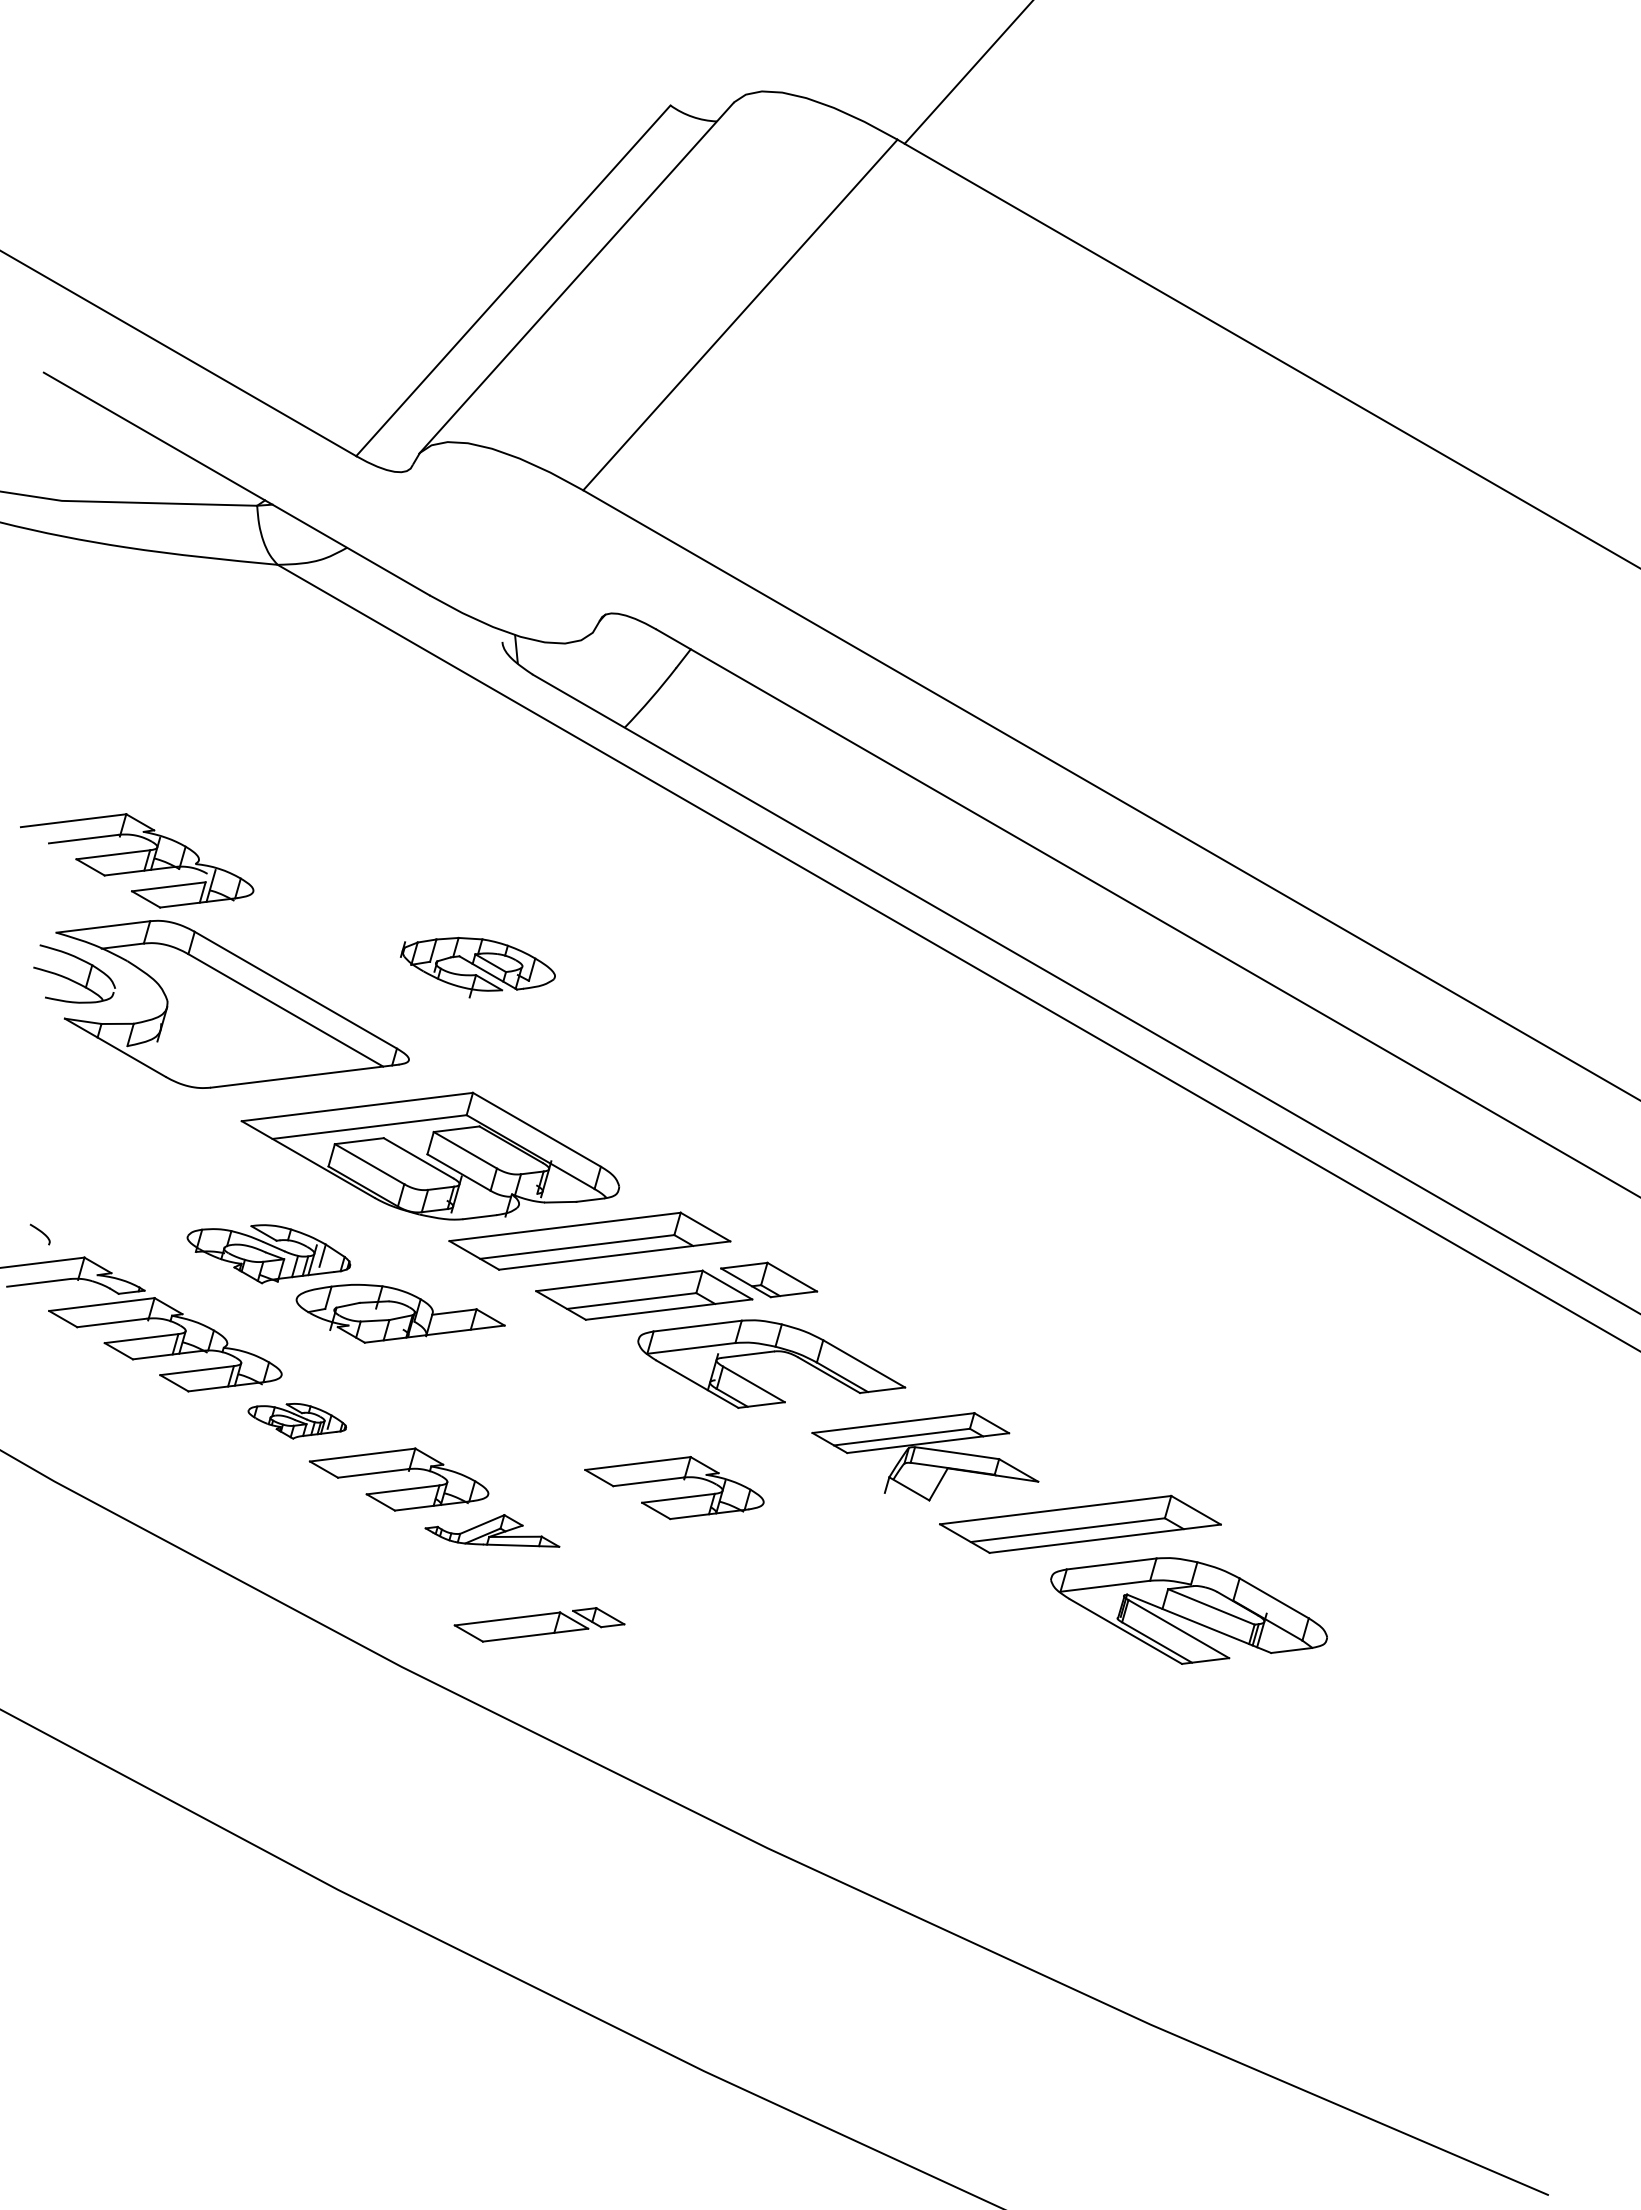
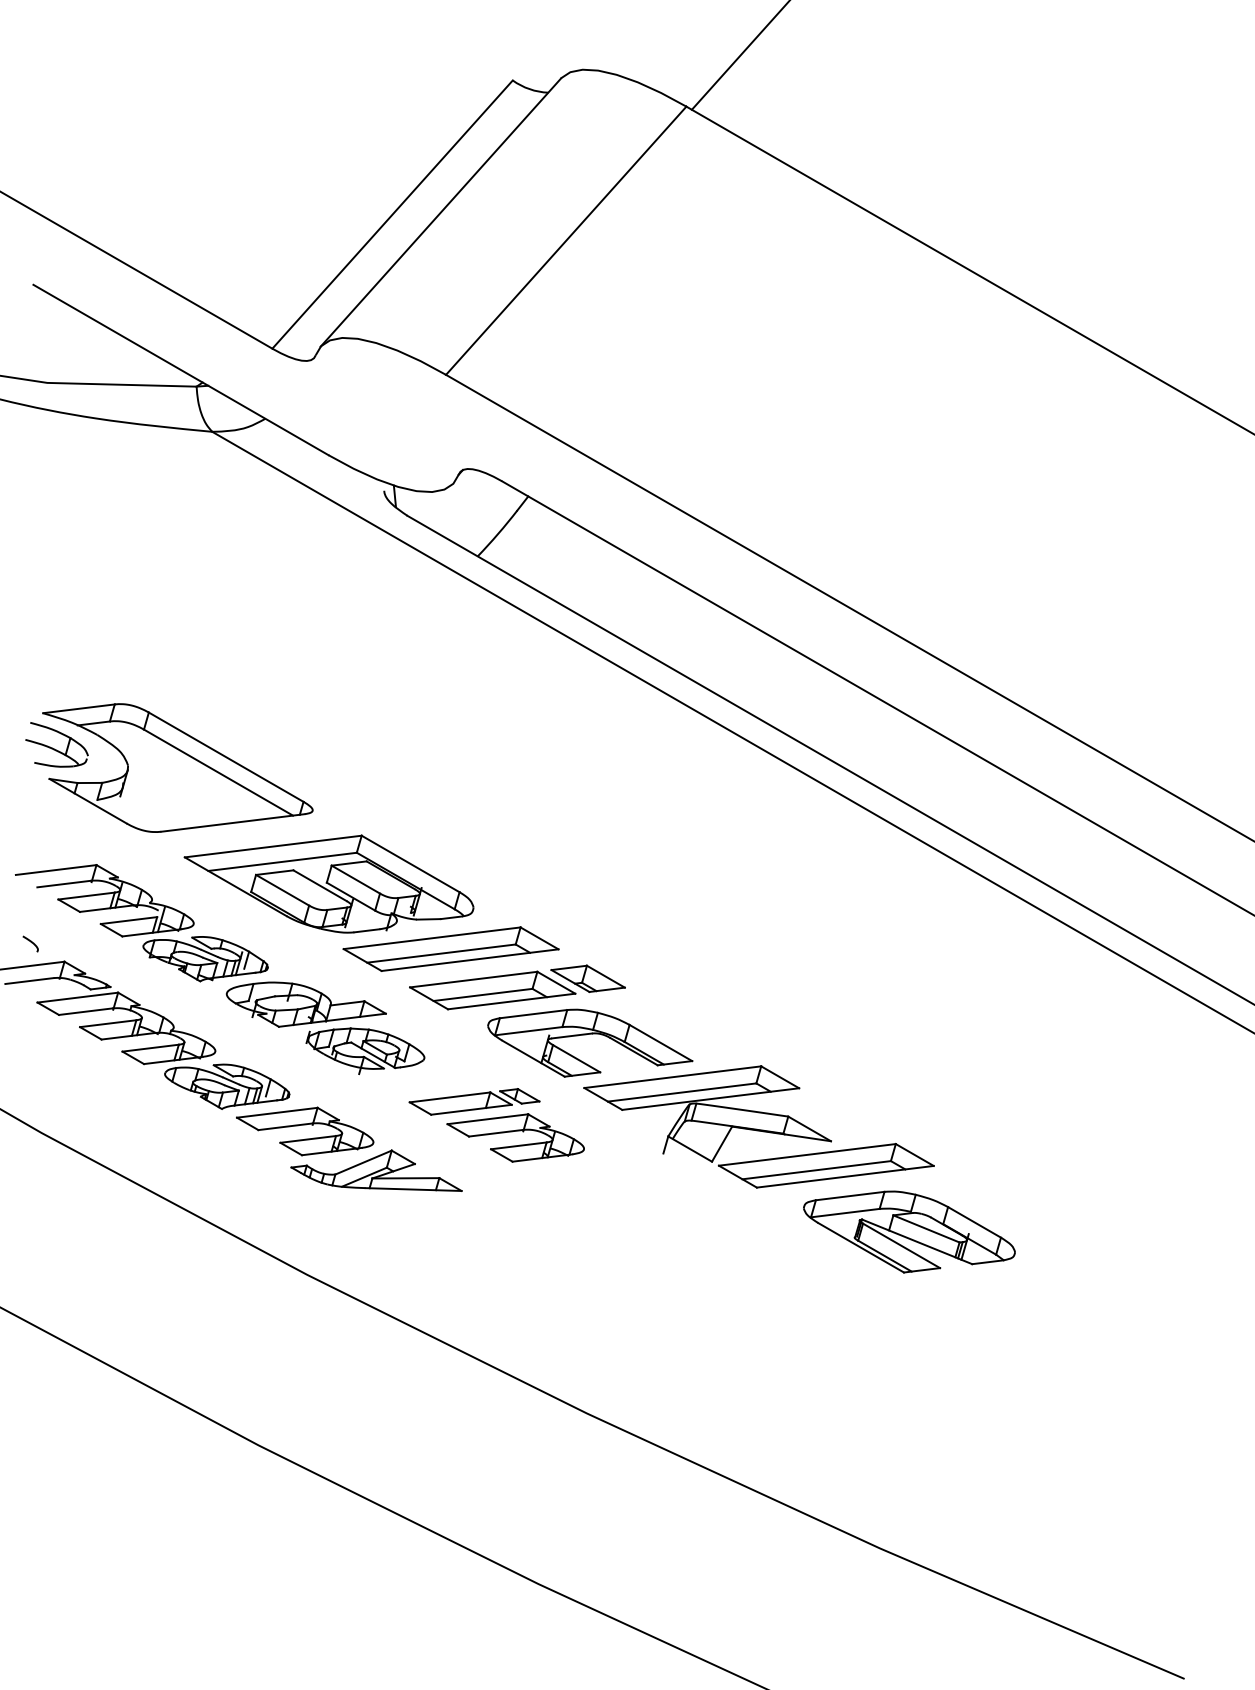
part: (137, 860) -> (105, 900), moved
part: (477, 967) -> (365, 1051), moved
part: (297, 1421) -> (227, 1087), size x1.67
part: (925, 1456) -> (707, 1113), size x1.43
part: (492, 1530) -> (376, 1170), size x1.67
part: (539, 1624) -> (474, 1101), moved

